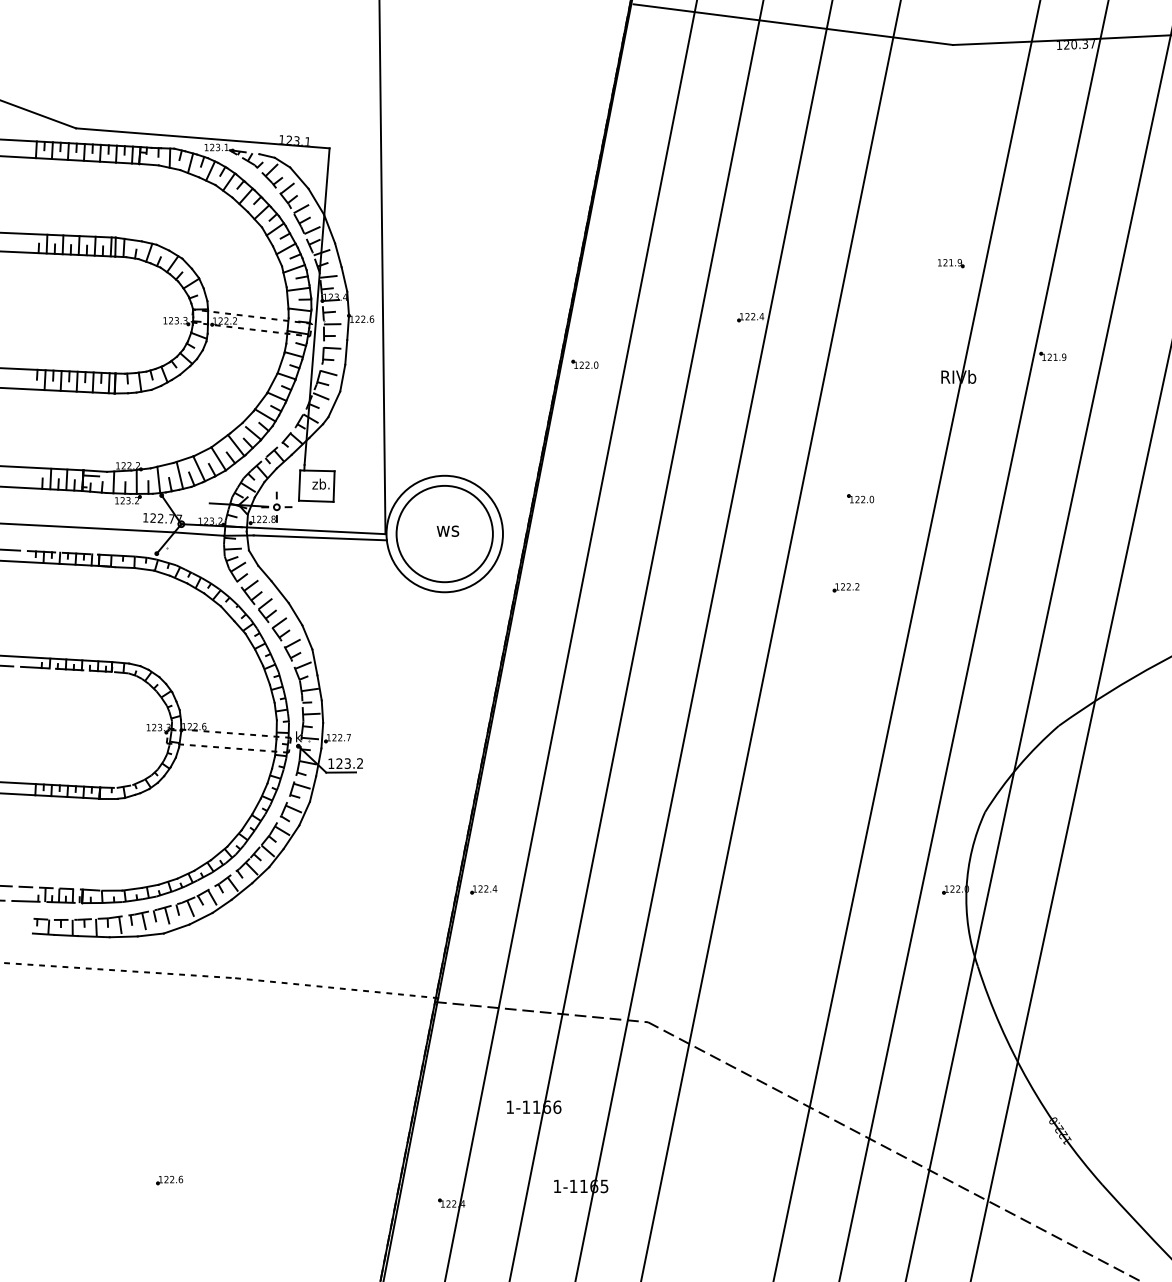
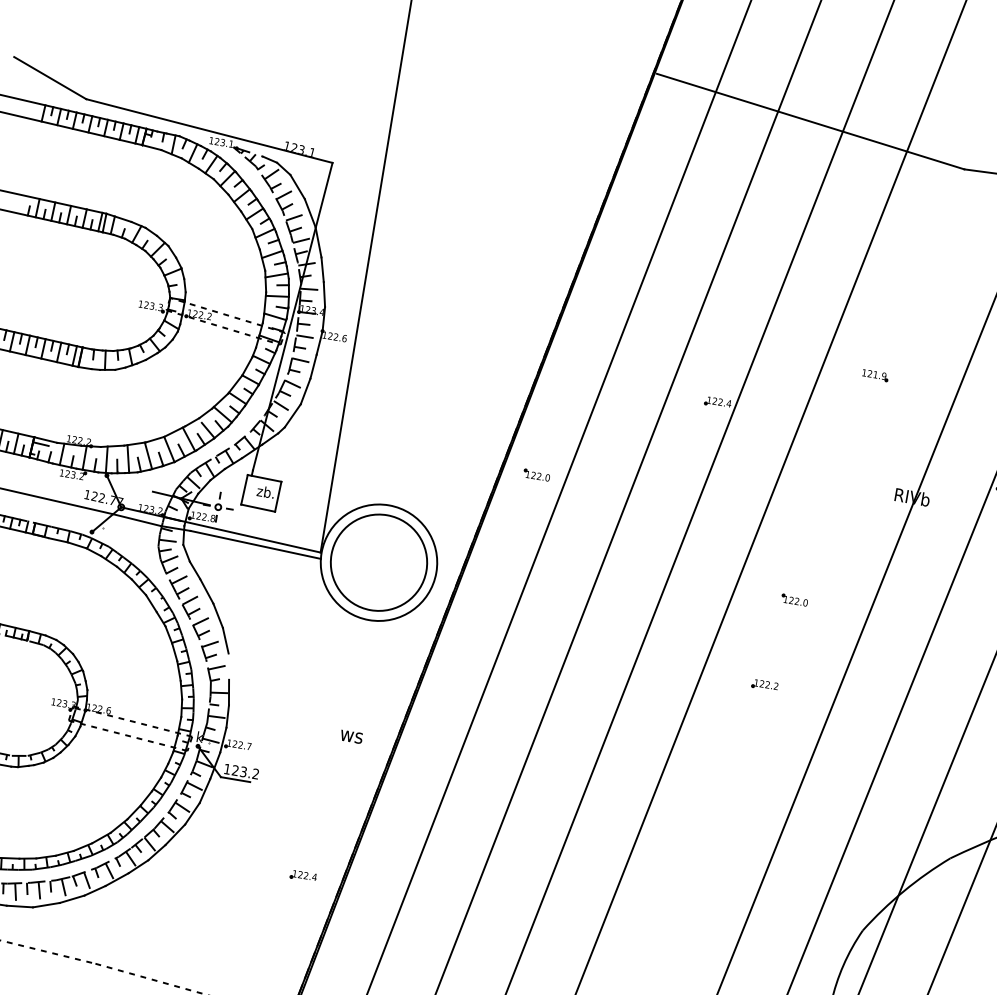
part: (951, 263) -> (875, 375), moved
part: (584, 363) -> (536, 474), moved
text: (447, 530) -> (351, 736), moved
line: (314, 662) -> (228, 666), removed
part: (483, 889) -> (303, 875), moved

